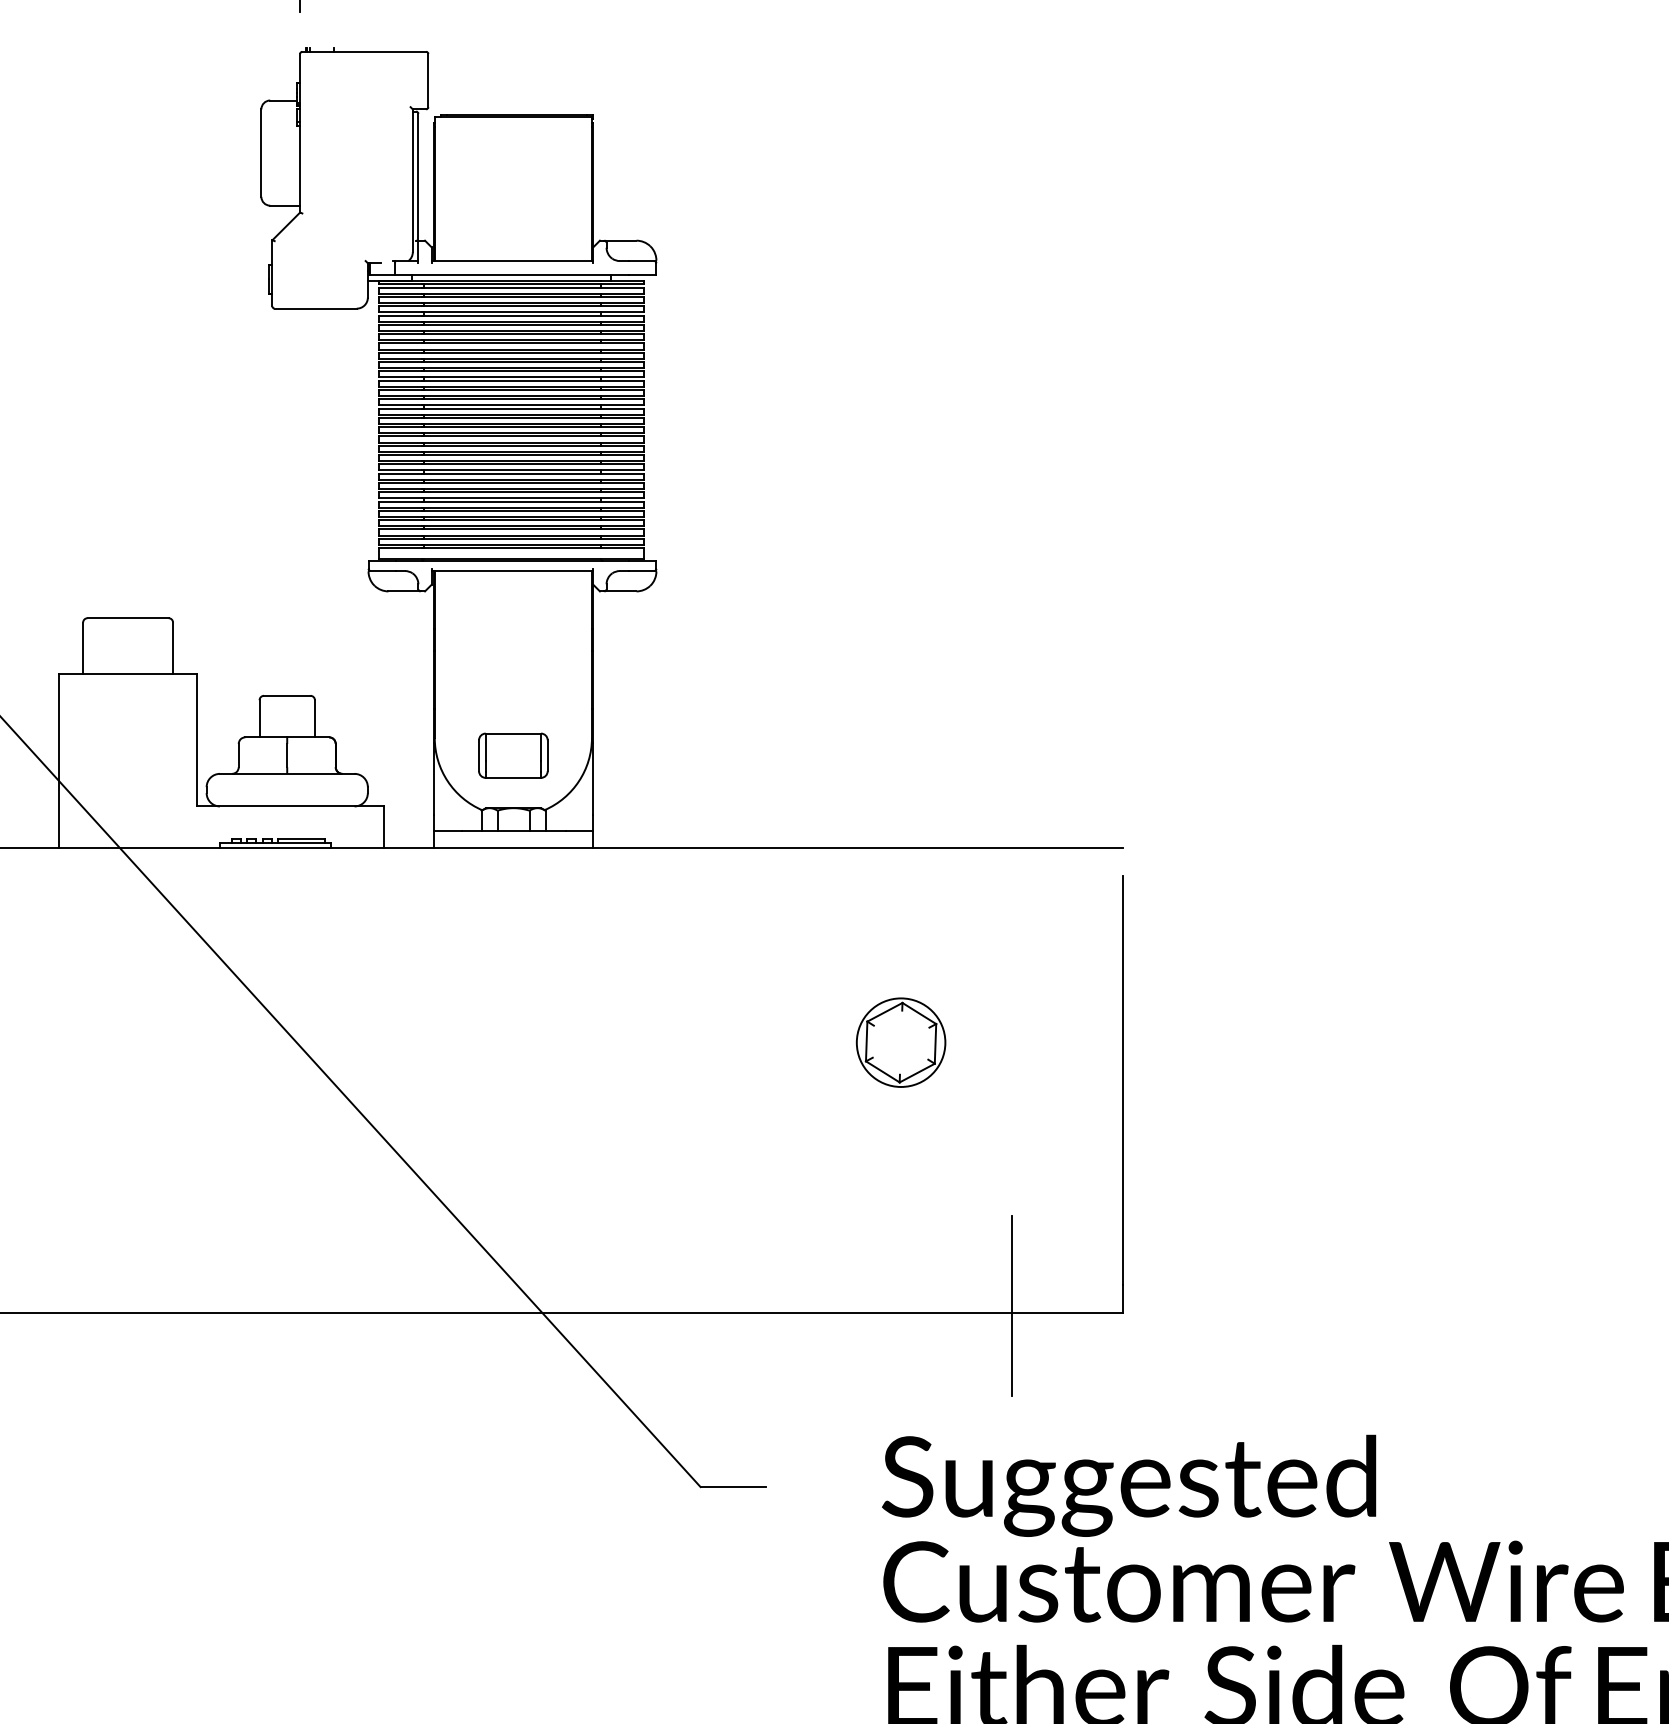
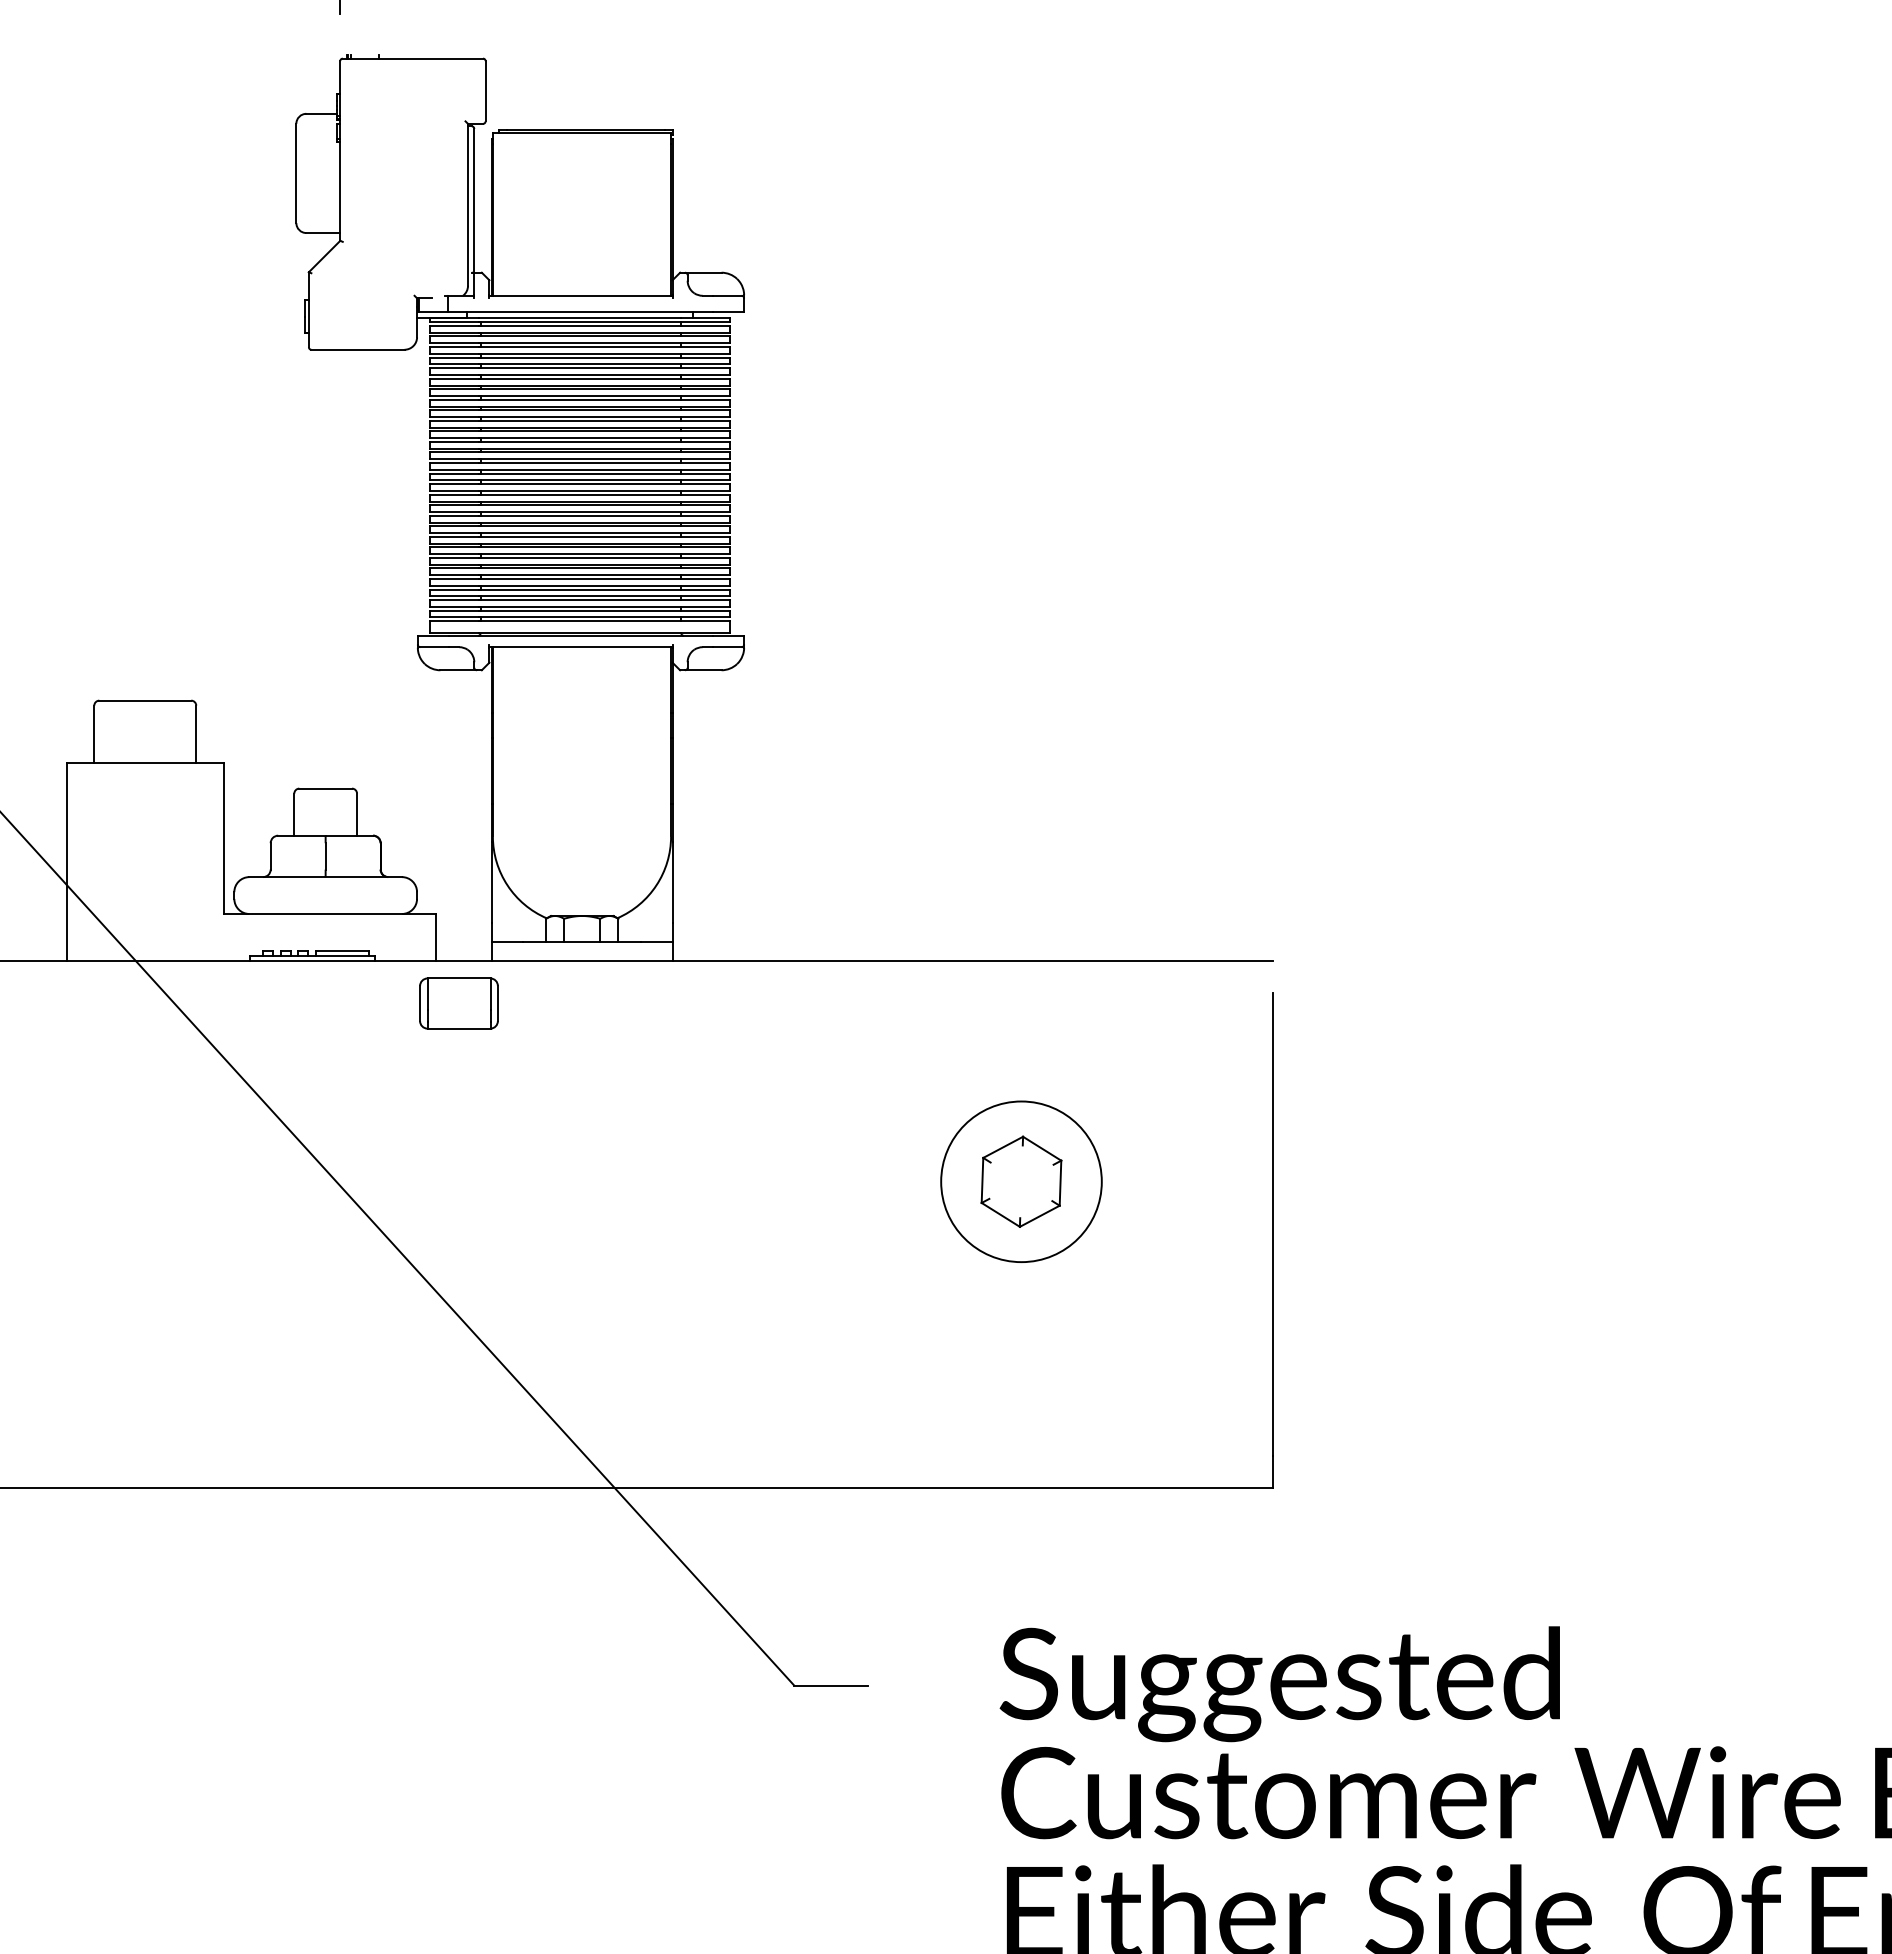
part: (512, 755) -> (458, 1003), moved
circle: (901, 1042) -> (1021, 1181), size x1.6
line: (1012, 1305) -> (1147, 1479), removed

